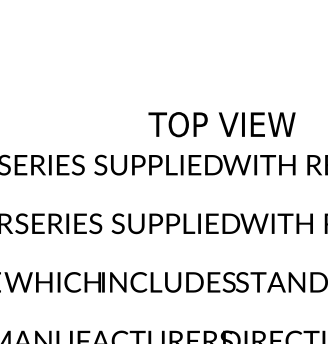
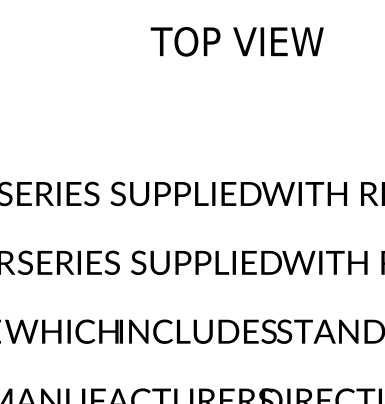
text: (221, 124) -> (236, 41), moved

